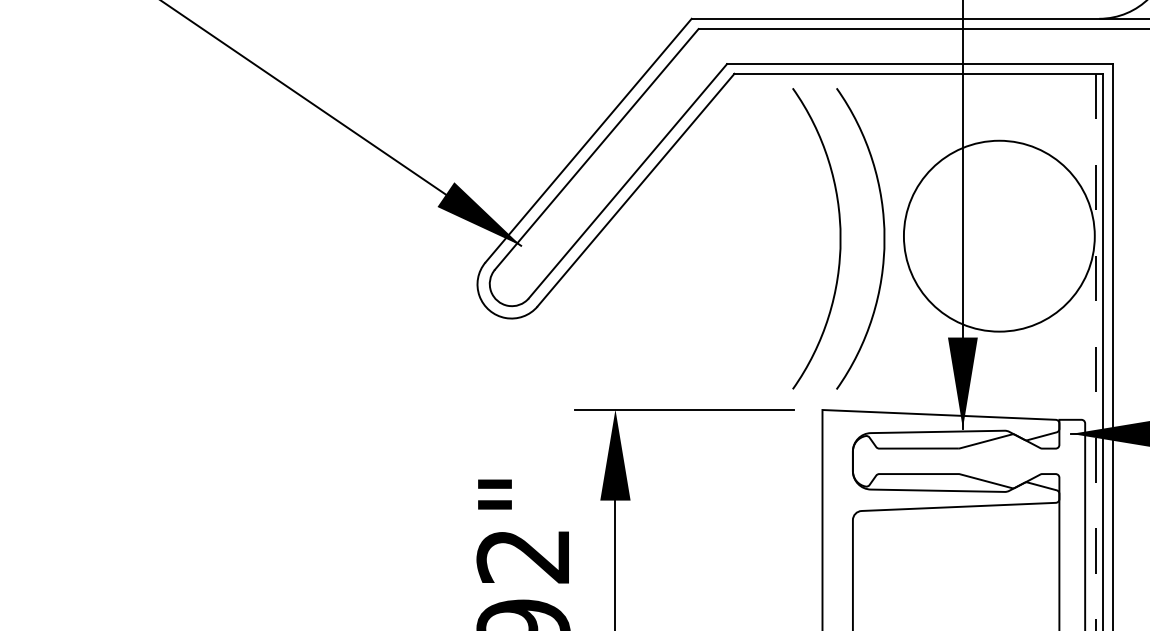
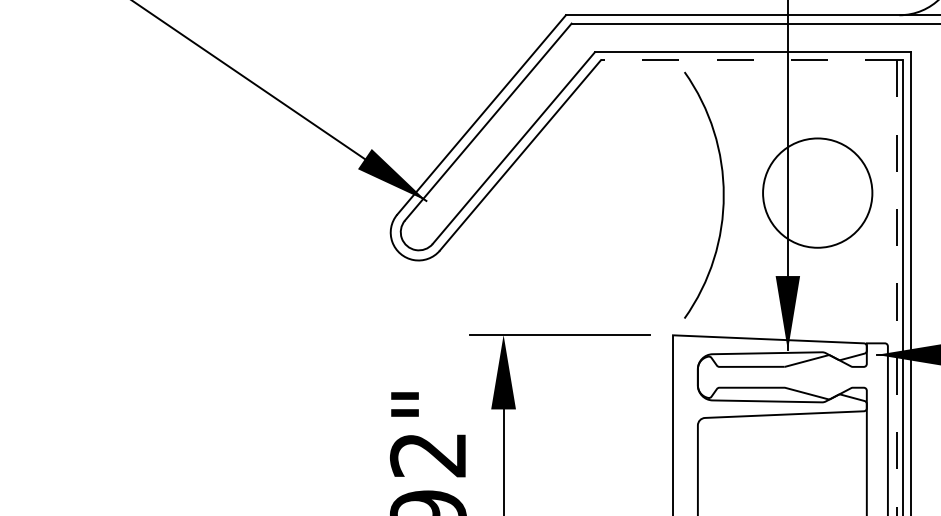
line: (918, 73) -> (751, 59), solid -> dashed
circle: (998, 235) -> (817, 192), size x0.7
arc: (839, 238) -> (686, 194), removed

